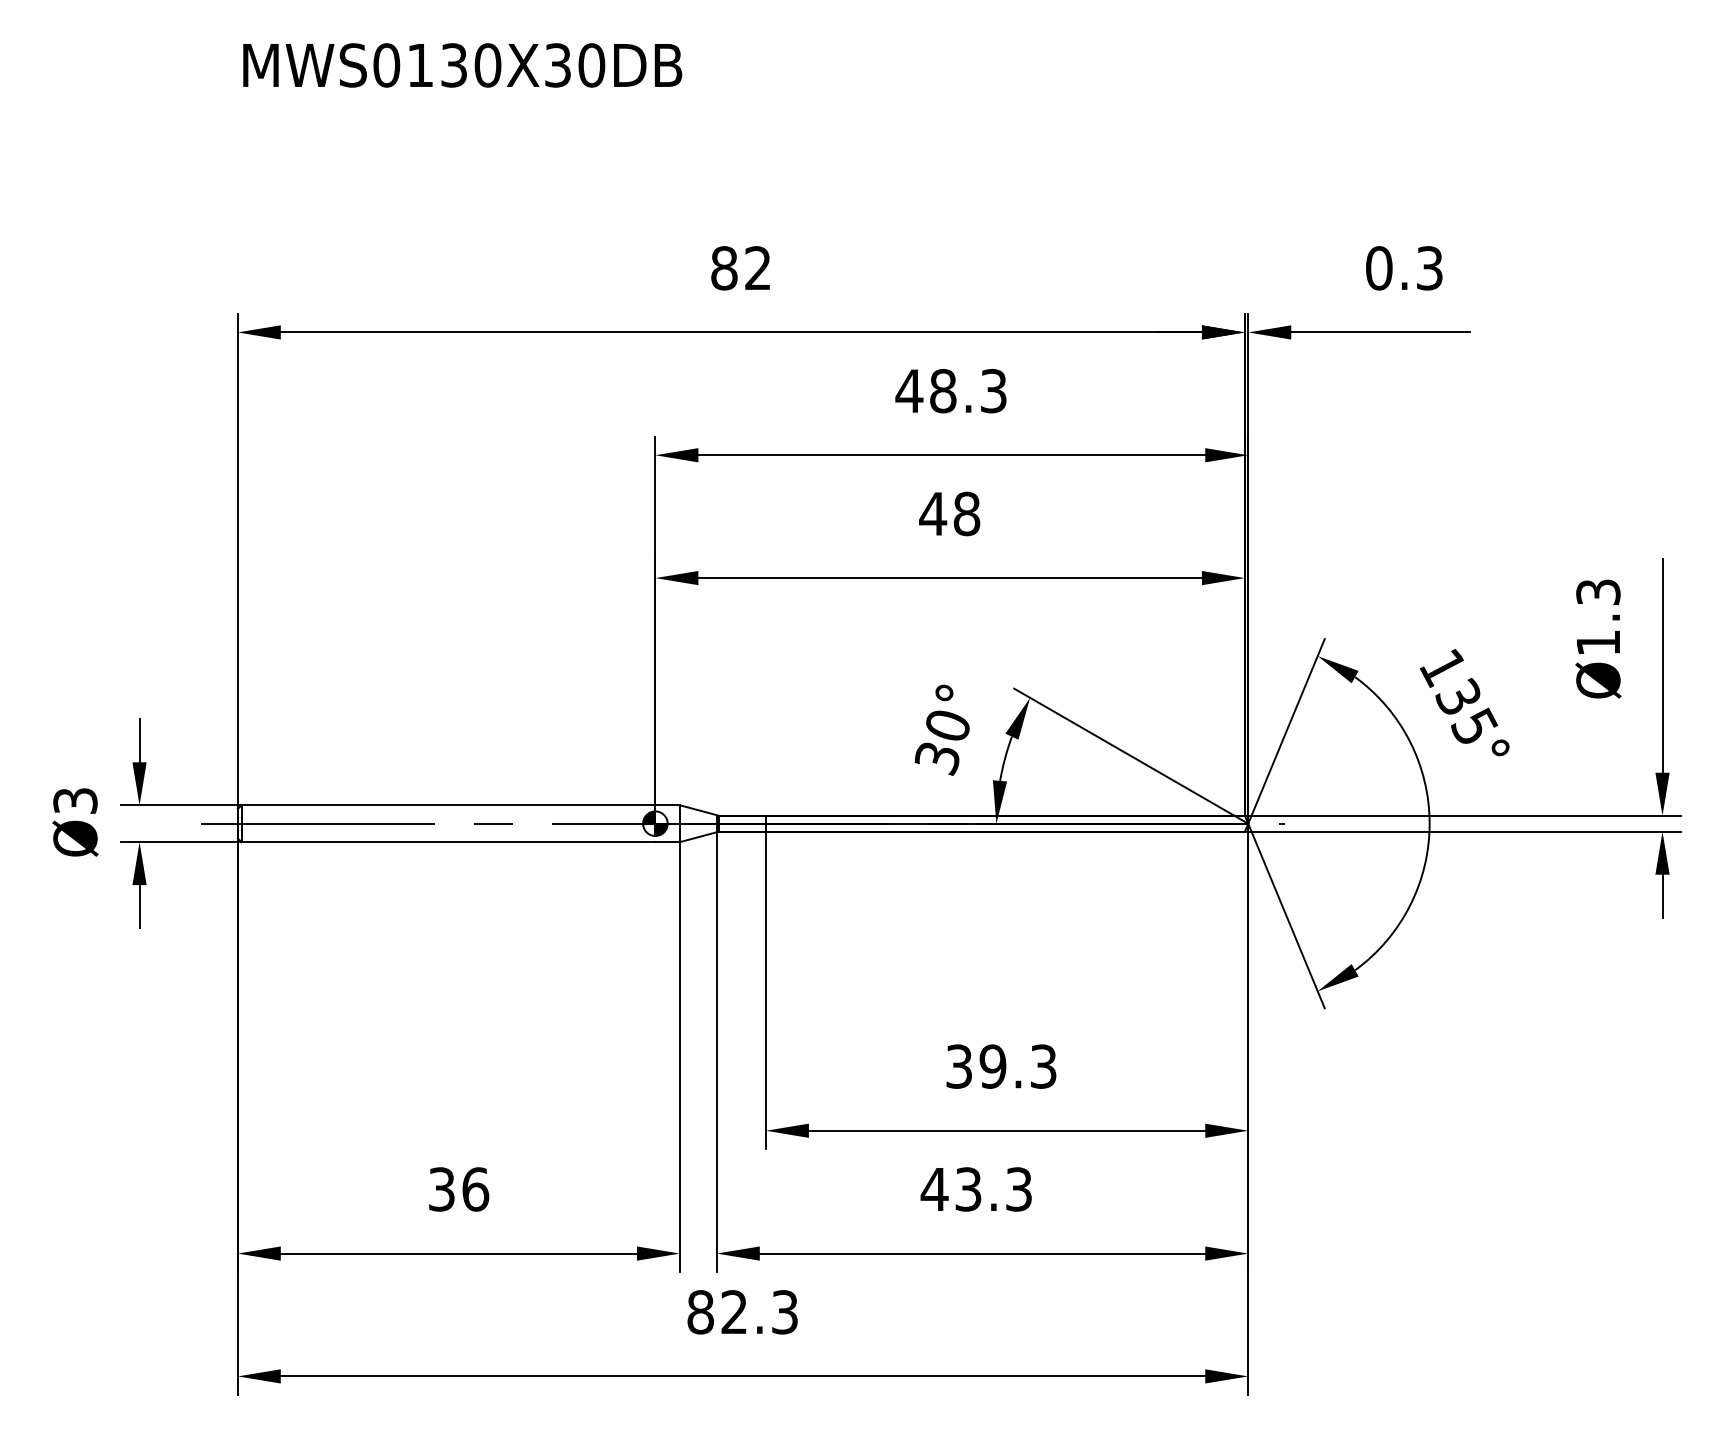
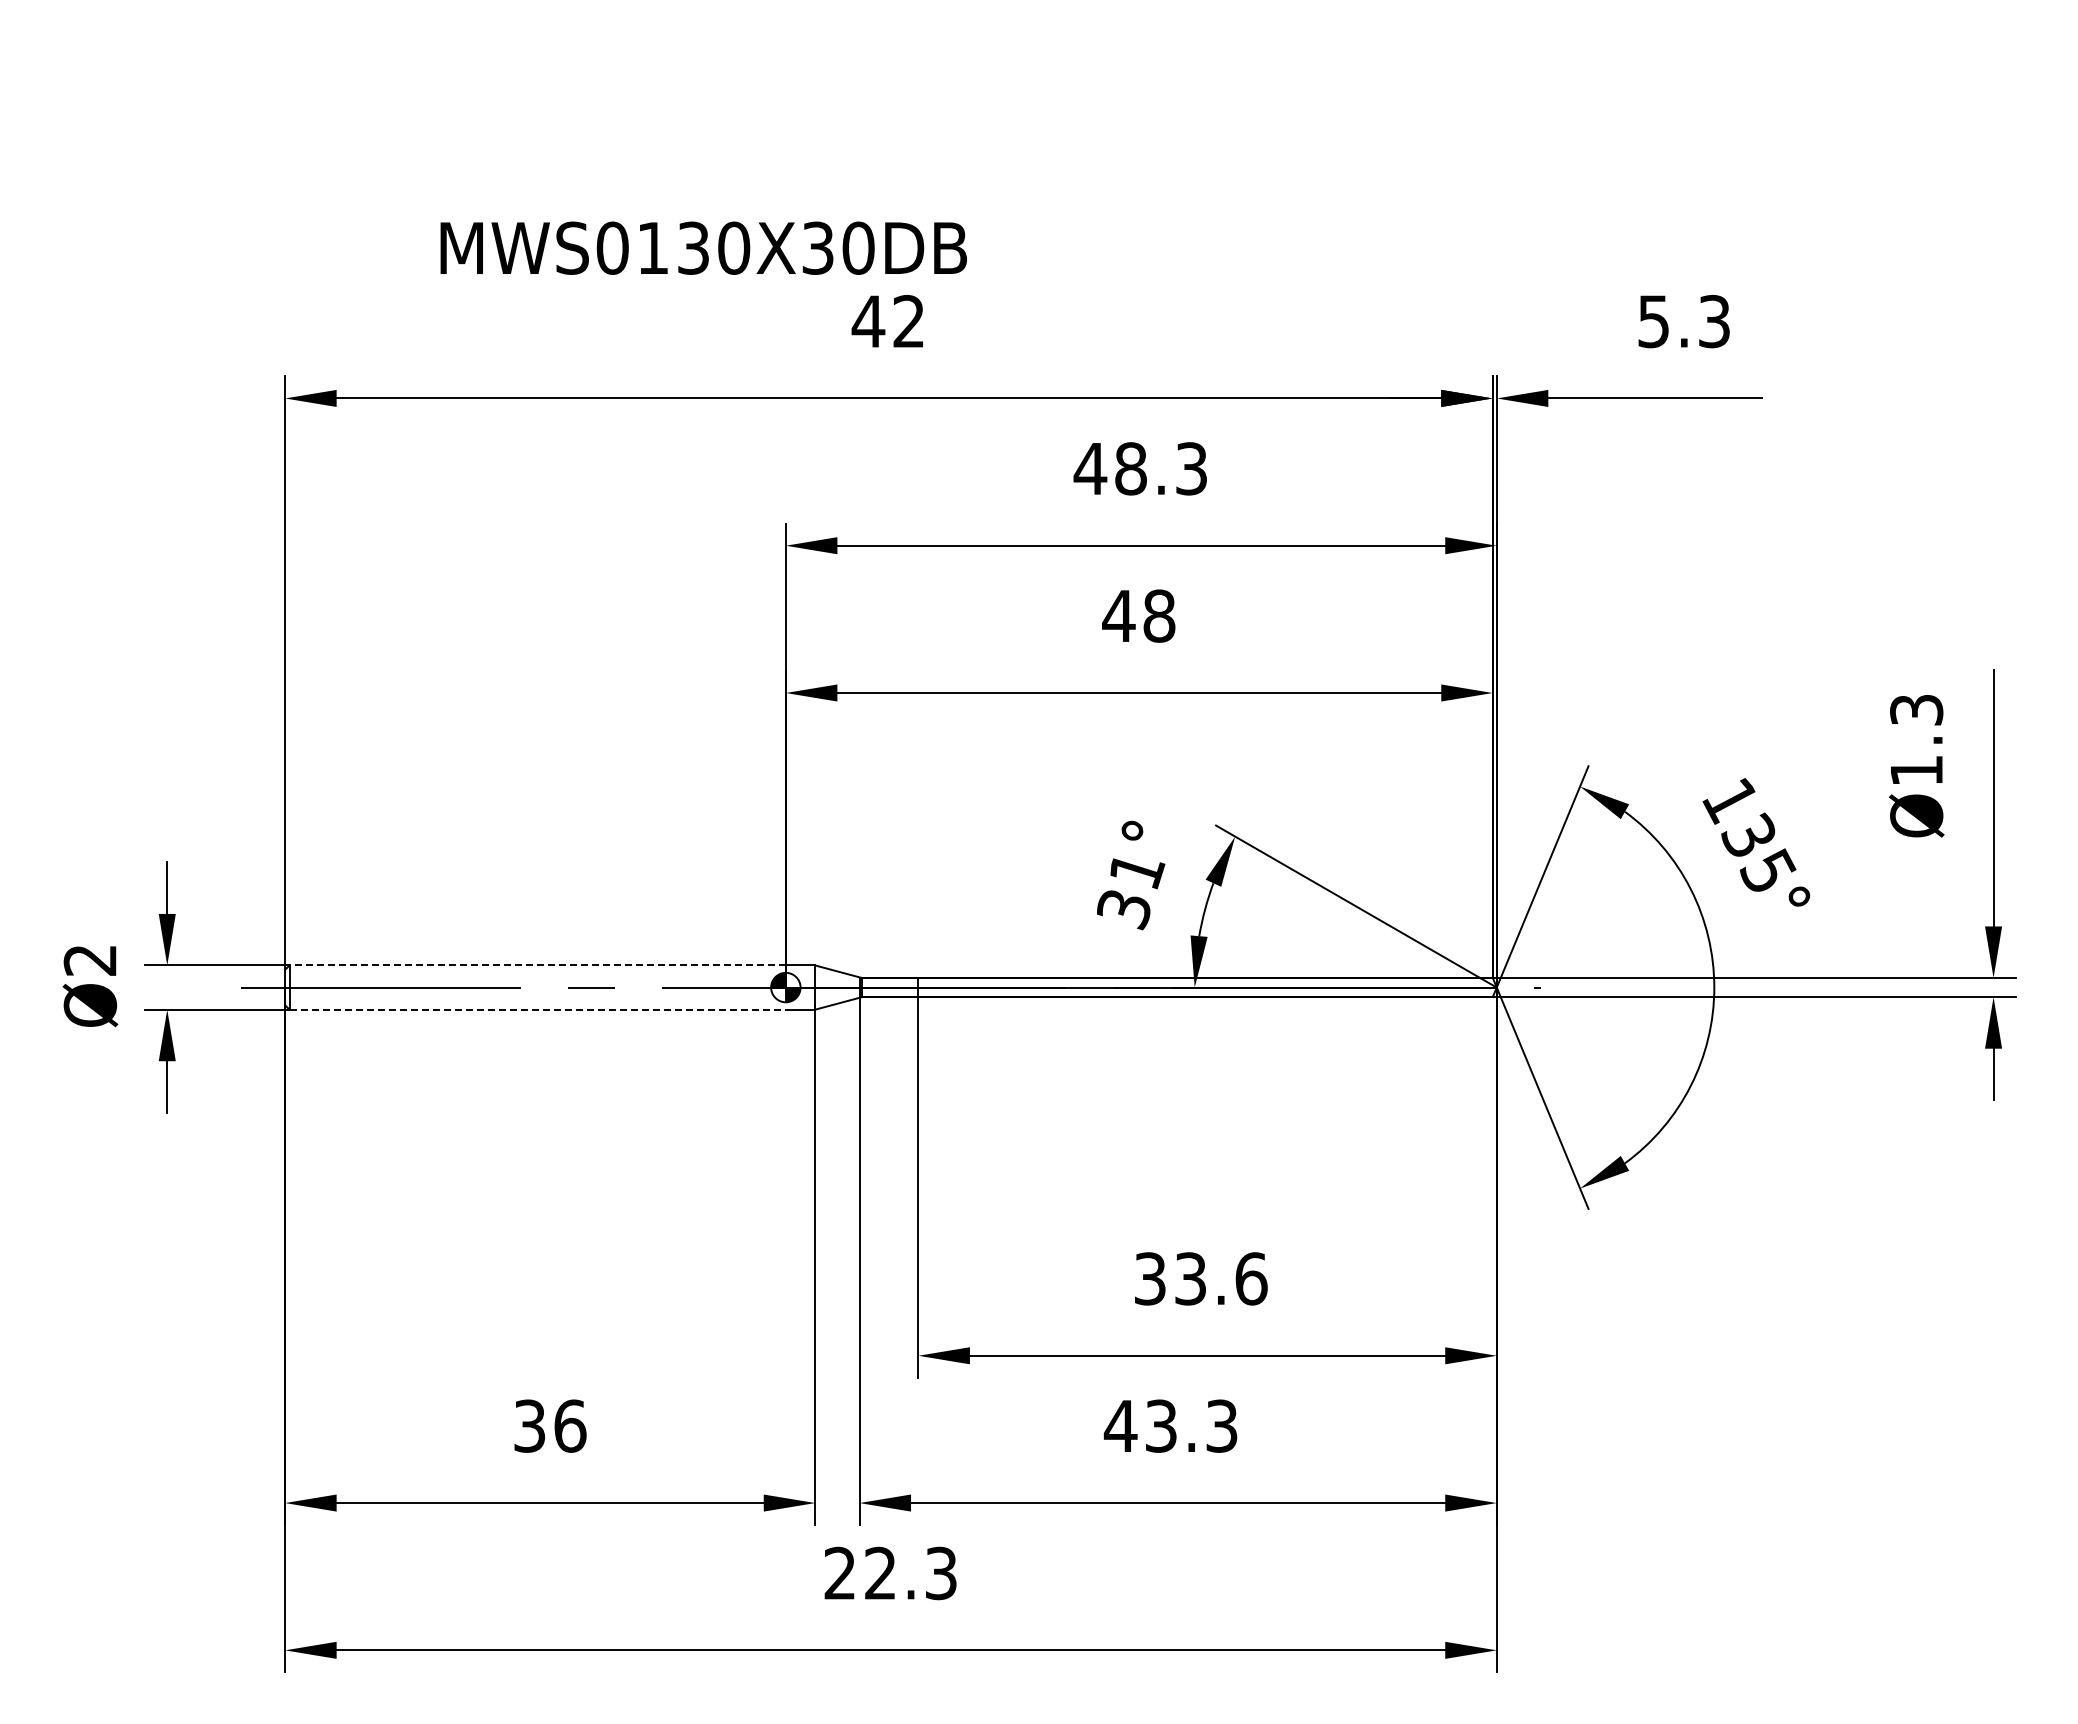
text: (462, 64) -> (703, 247), moved
text: (724, 268) -> (868, 321), 82 -> 42
text: (1378, 268) -> (1653, 321), 0.3 -> 5.3
text: (948, 726) -> (1137, 870), 30° -> 31°
text: (75, 801) -> (90, 960), Ø3 -> Ø2
line: (448, 805) -> (537, 965), solid -> dashed
line: (449, 842) -> (538, 1009), solid -> dashed
text: (1017, 1066) -> (1220, 1278), 39.3 -> 33.6
text: (700, 1312) -> (840, 1573), 82.3 -> 22.3

